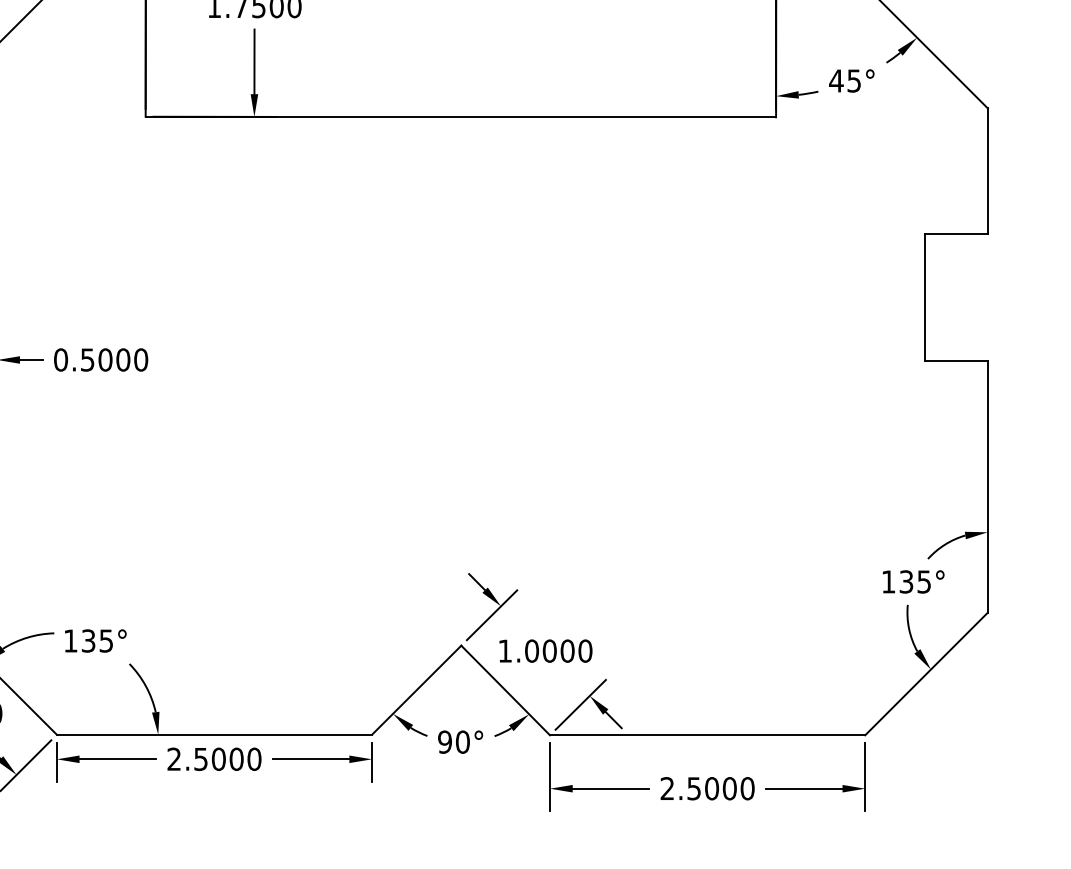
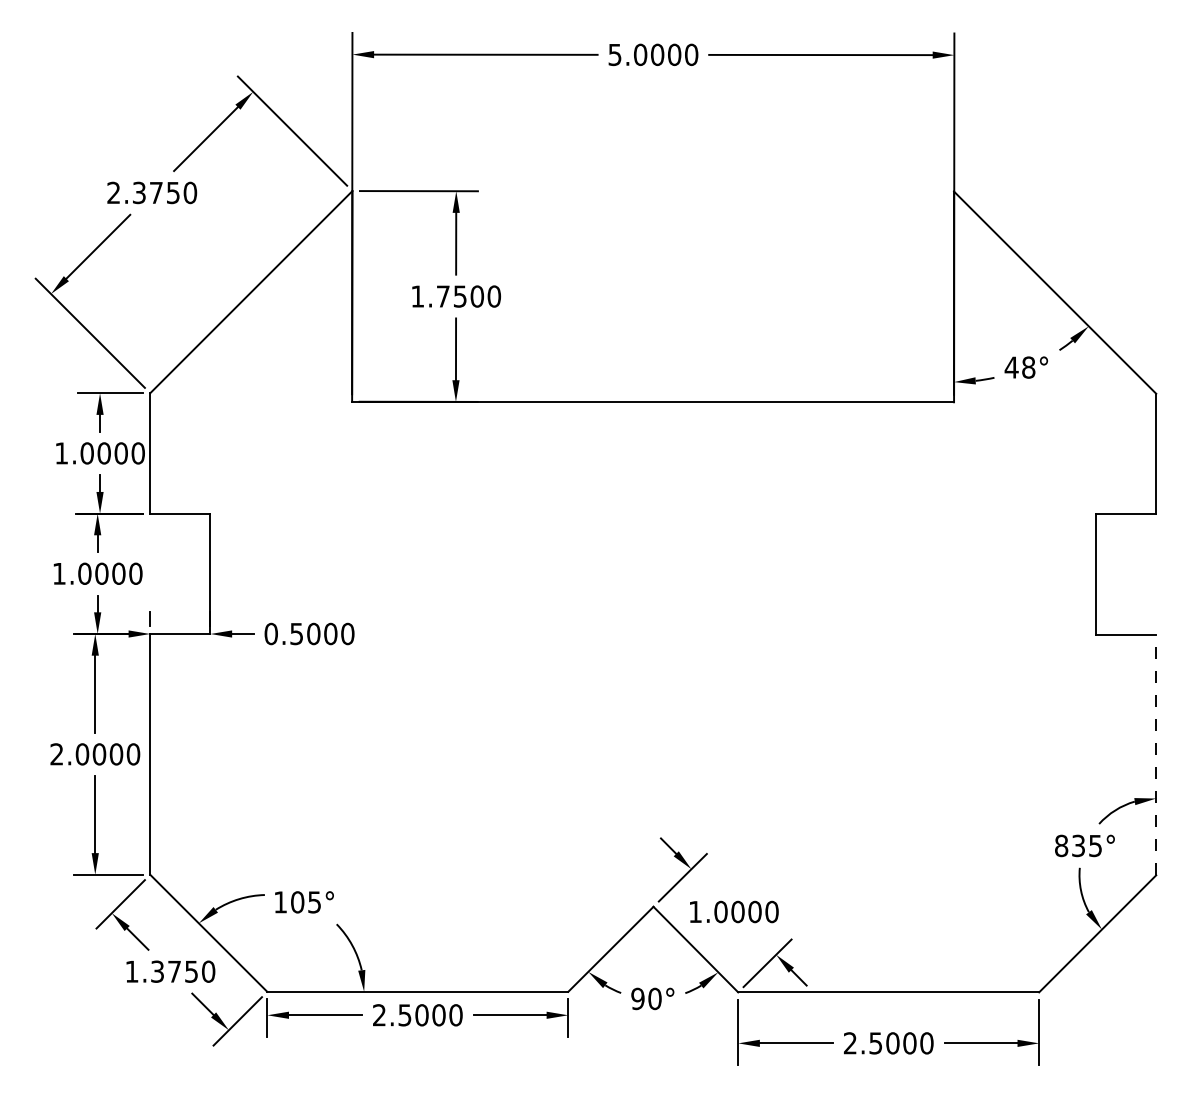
text: (854, 80) -> (1028, 367), 45° -> 48°
line: (988, 486) -> (1156, 754), solid -> dashed
text: (888, 581) -> (1061, 845), 135° -> 835°
text: (88, 641) -> (297, 902), 135° -> 105°

